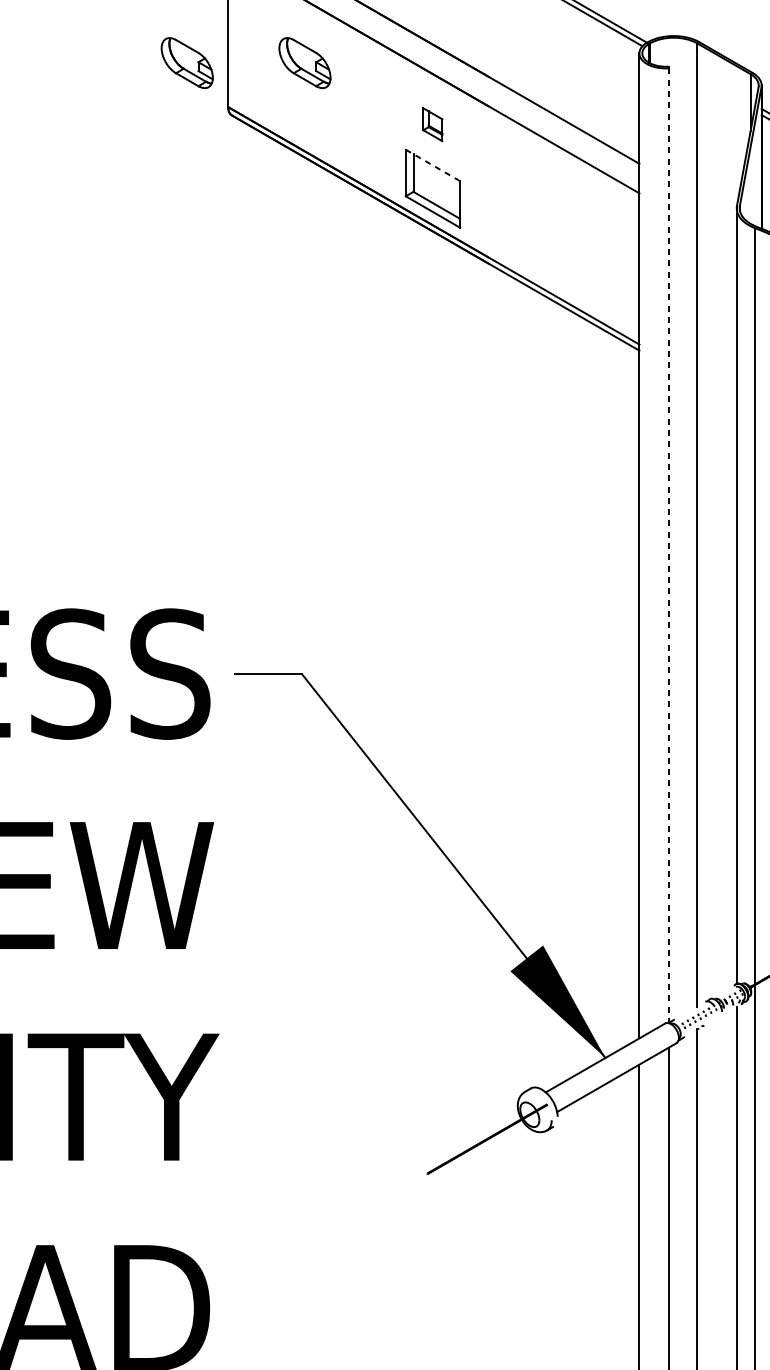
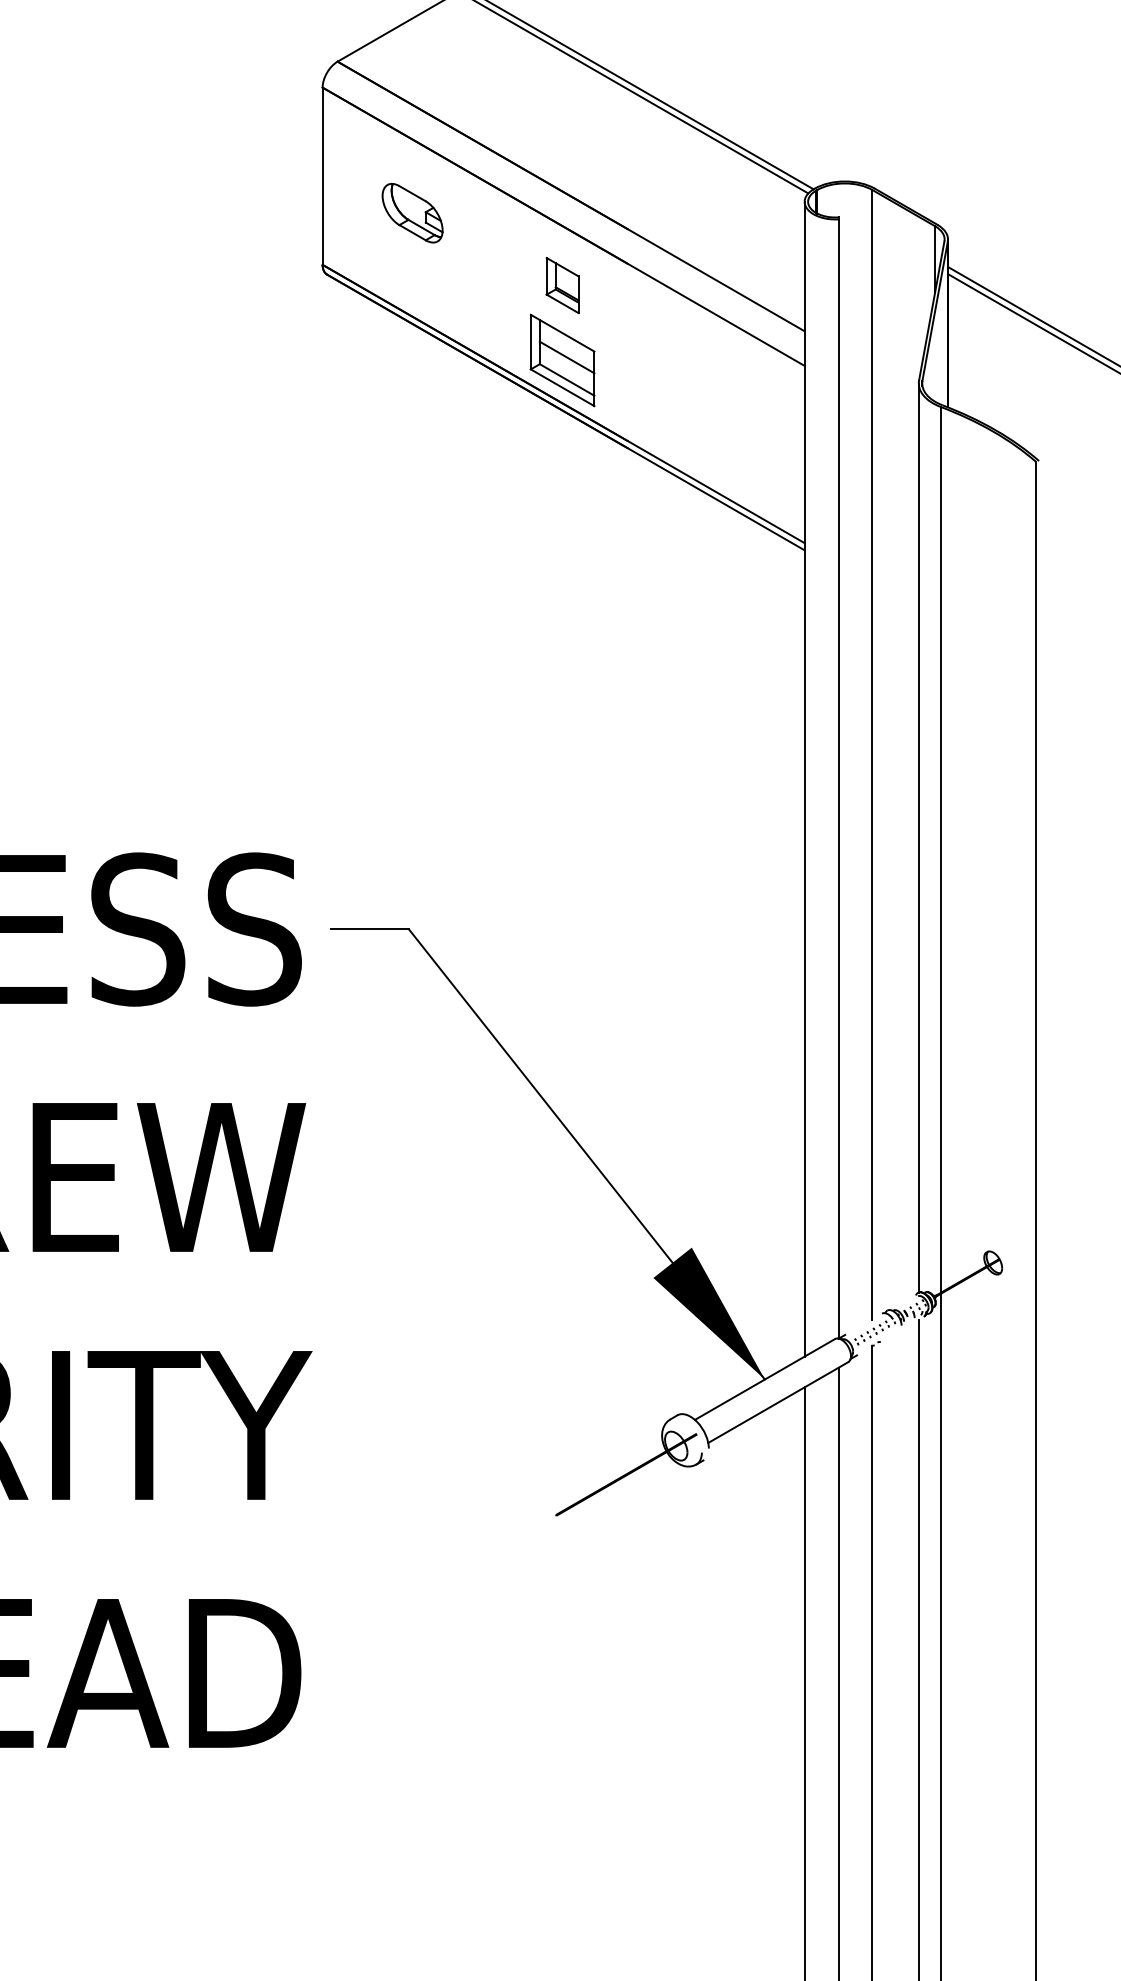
part: (187, 63) -> (274, 213), removed
part: (432, 124) -> (562, 285), size x1.43
line: (432, 165) -> (562, 333), dashed -> solid
line: (436, 186) -> (566, 357), added
line: (668, 546) -> (838, 779), dashed -> solid

